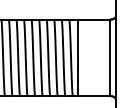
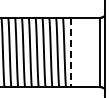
line: (77, 57) -> (70, 52), solid -> dashed

